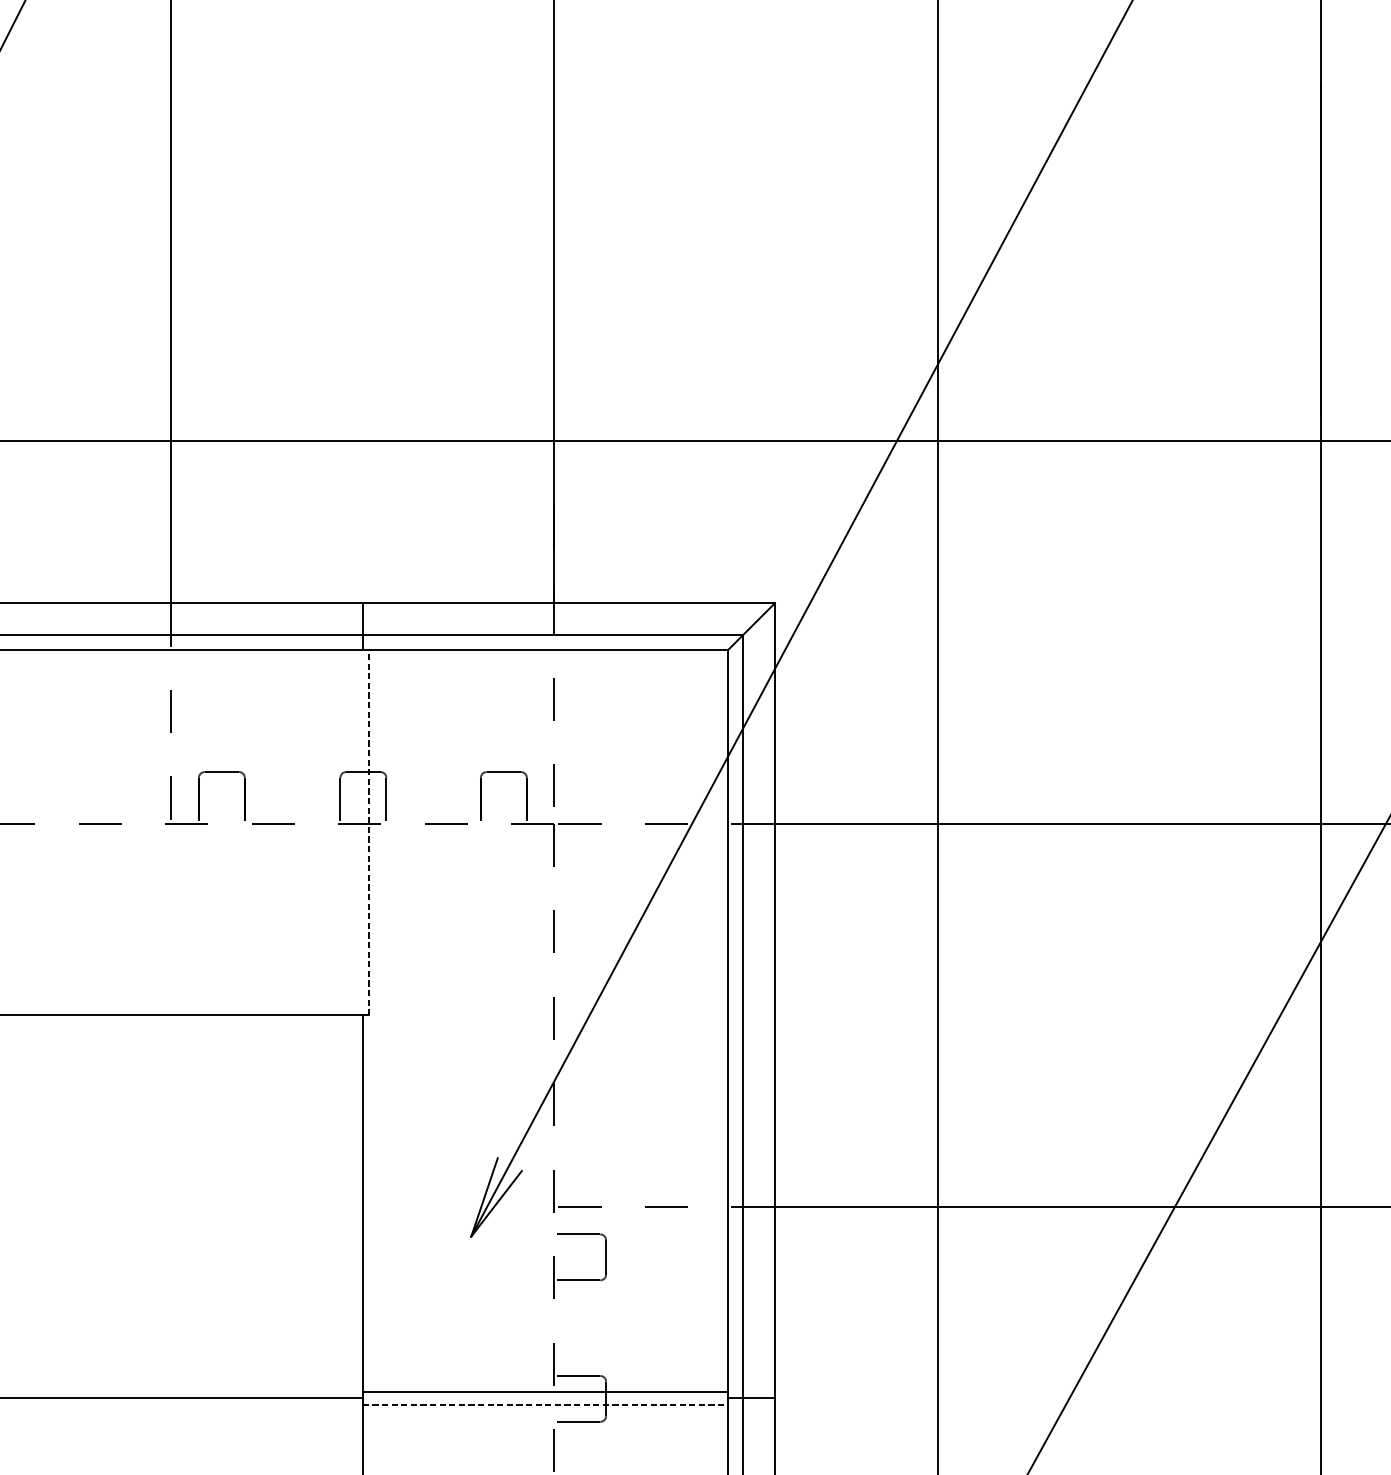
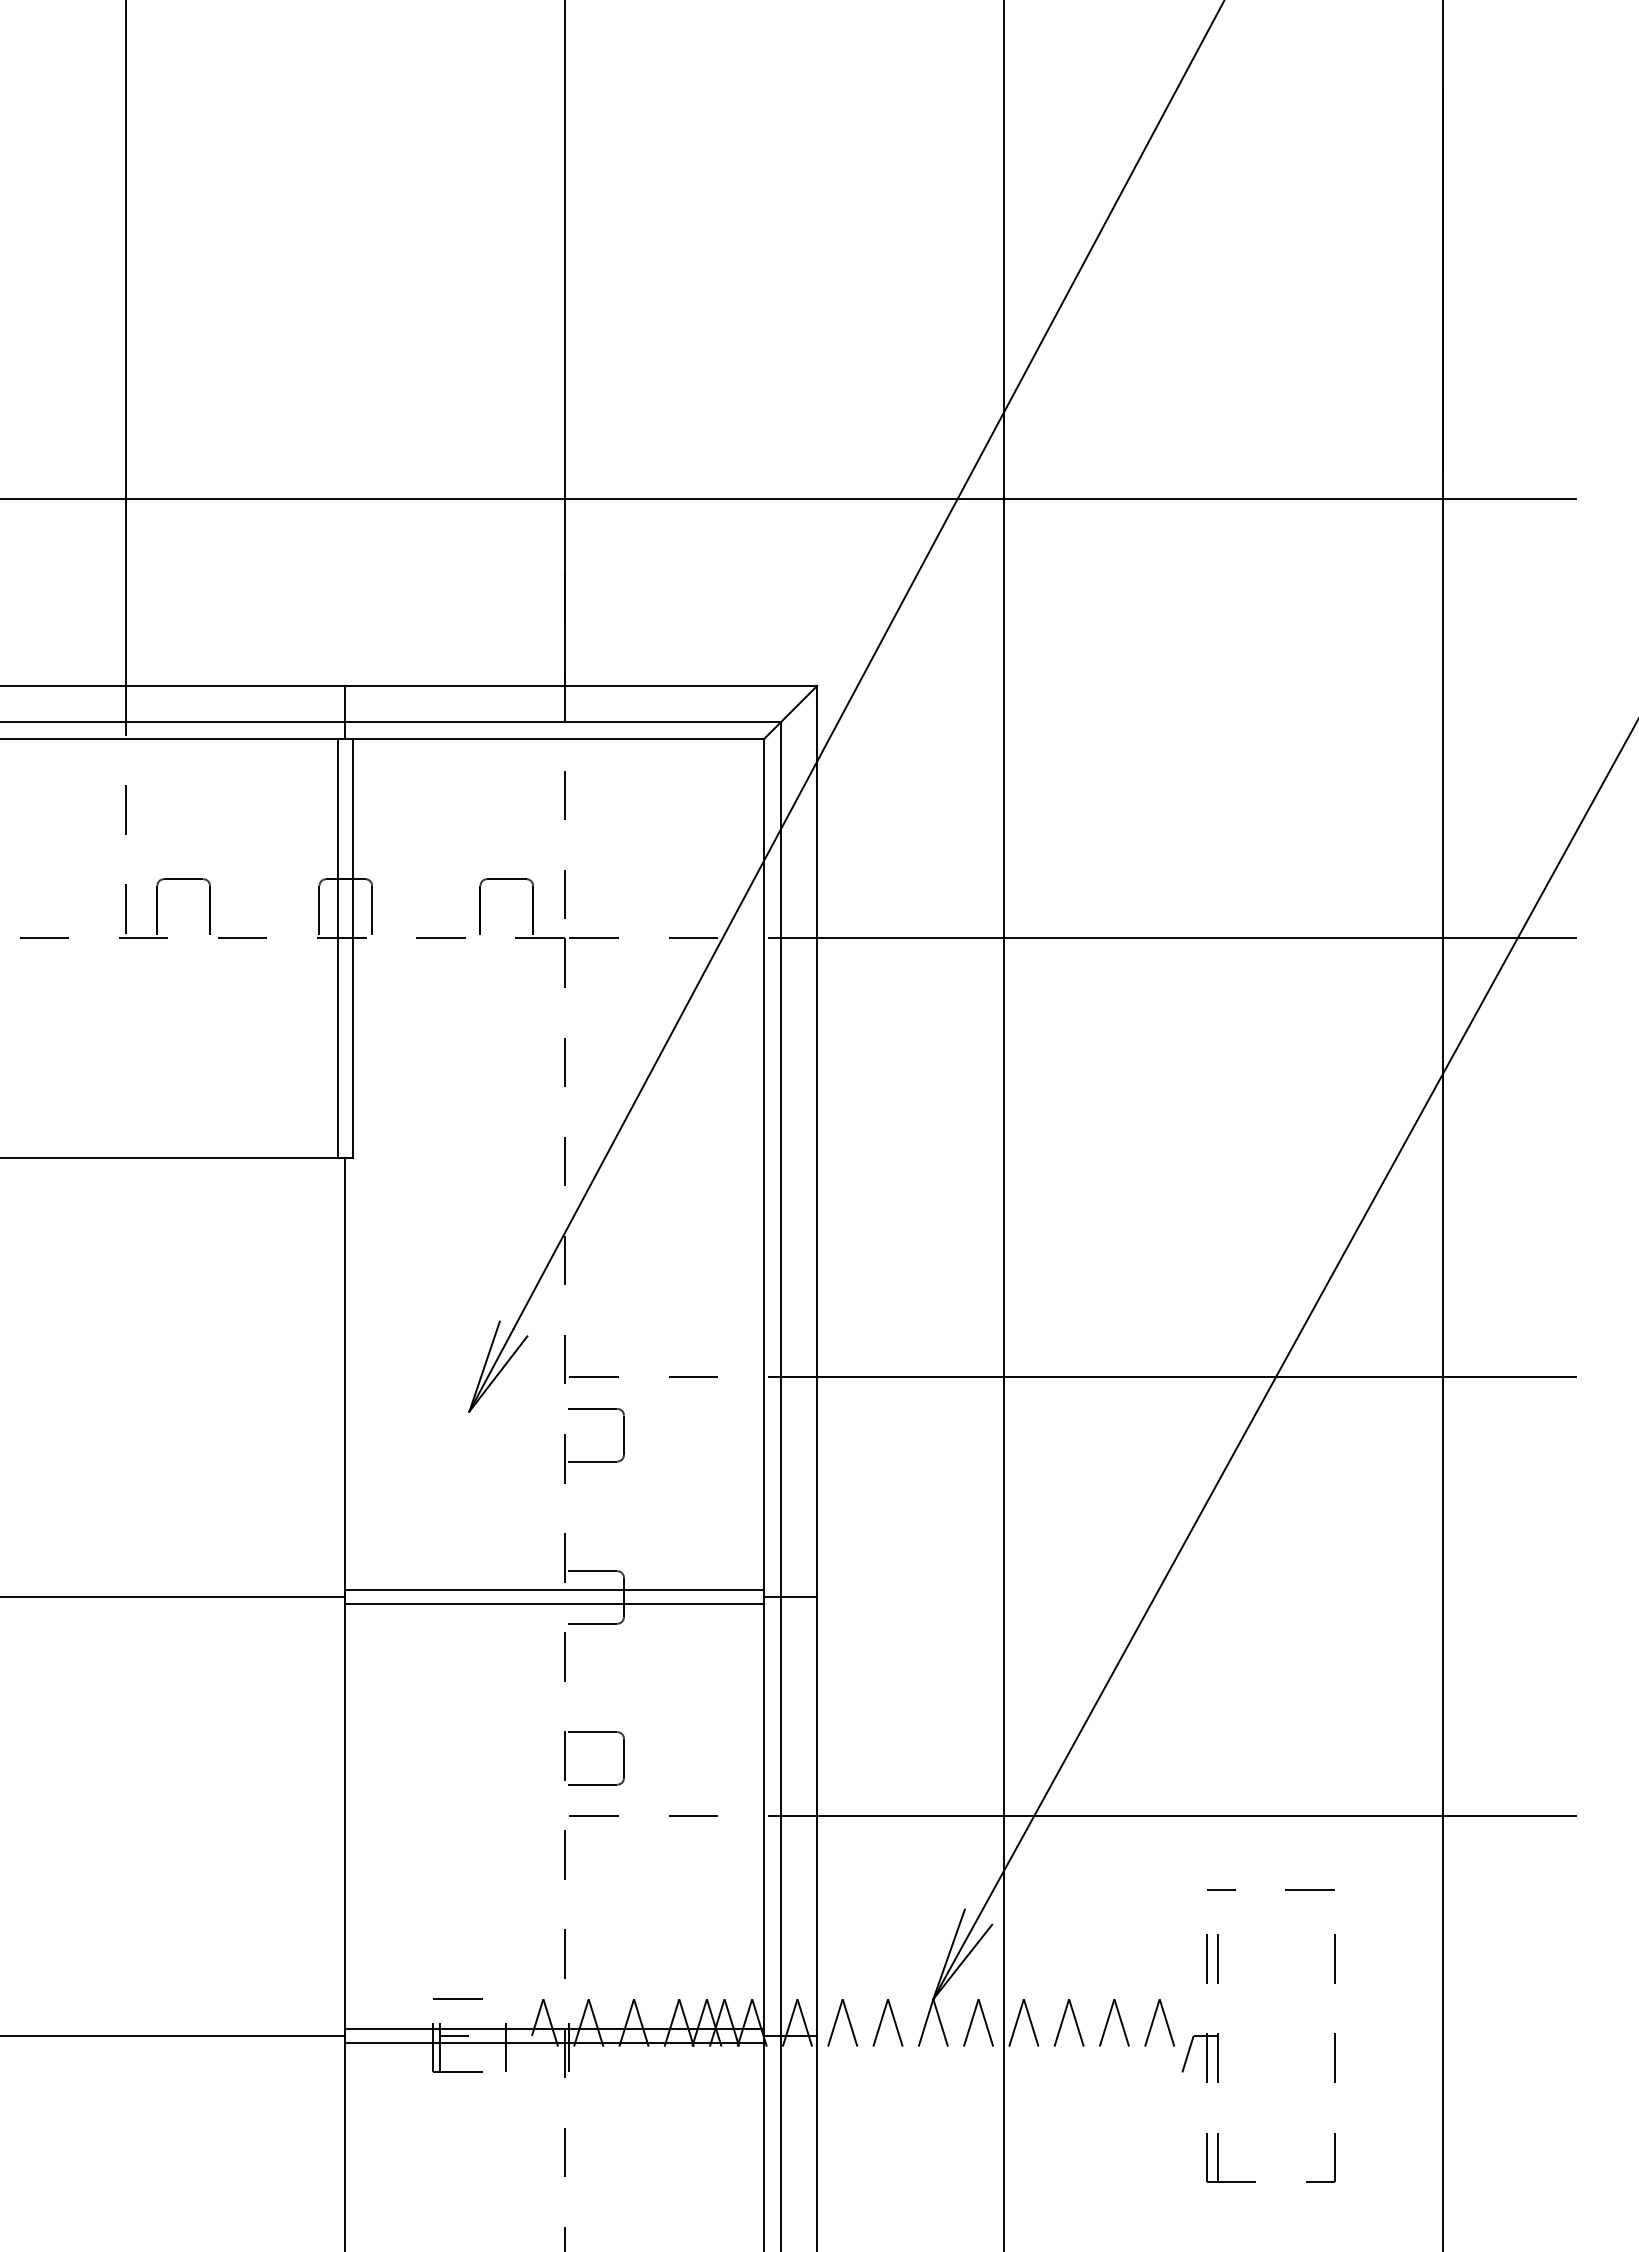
line: (356, 832) -> (337, 948), added
line: (369, 832) -> (352, 948), dashed -> solid
line: (545, 1405) -> (554, 1604), dashed -> solid

